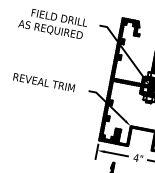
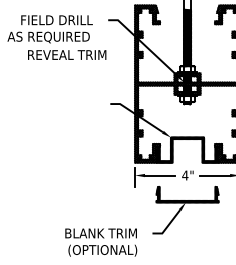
text: (44, 82) -> (67, 54), moved

